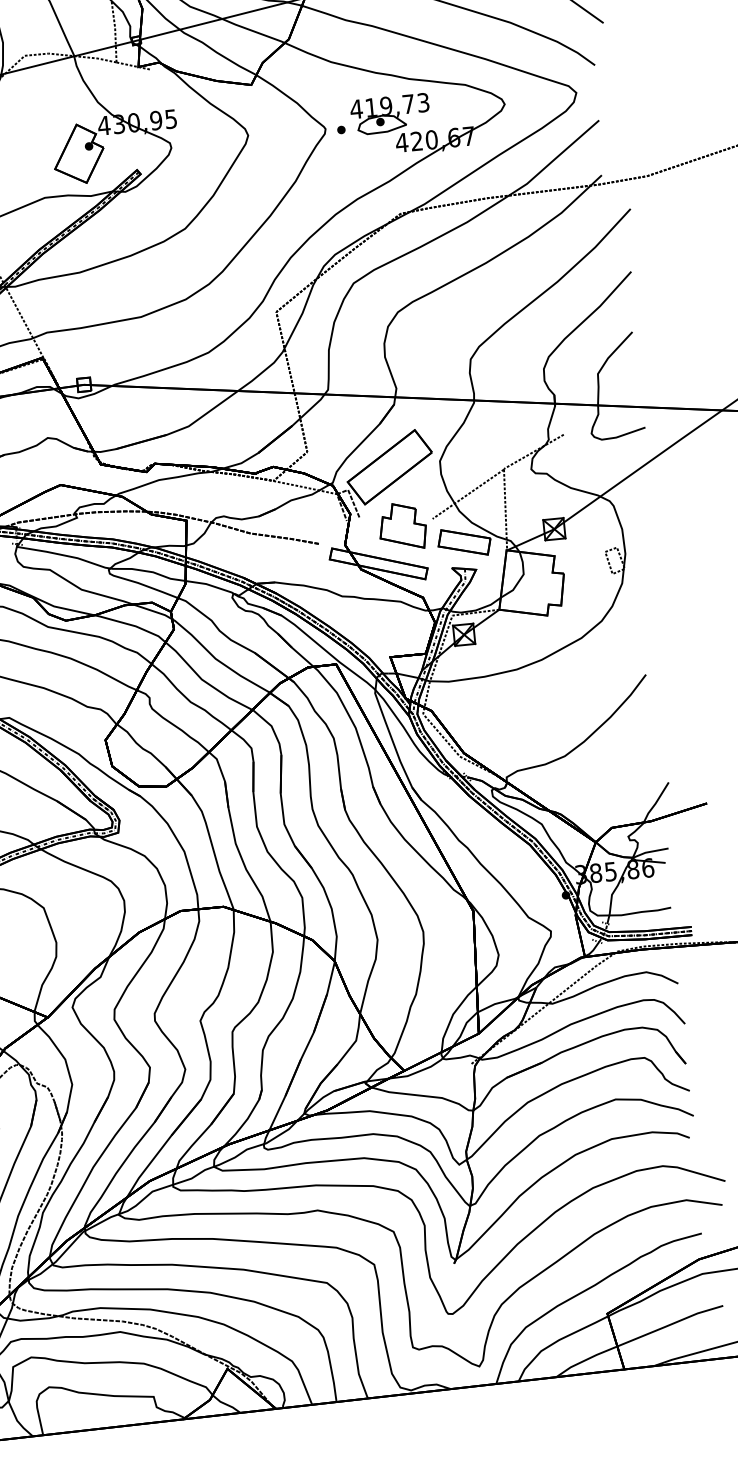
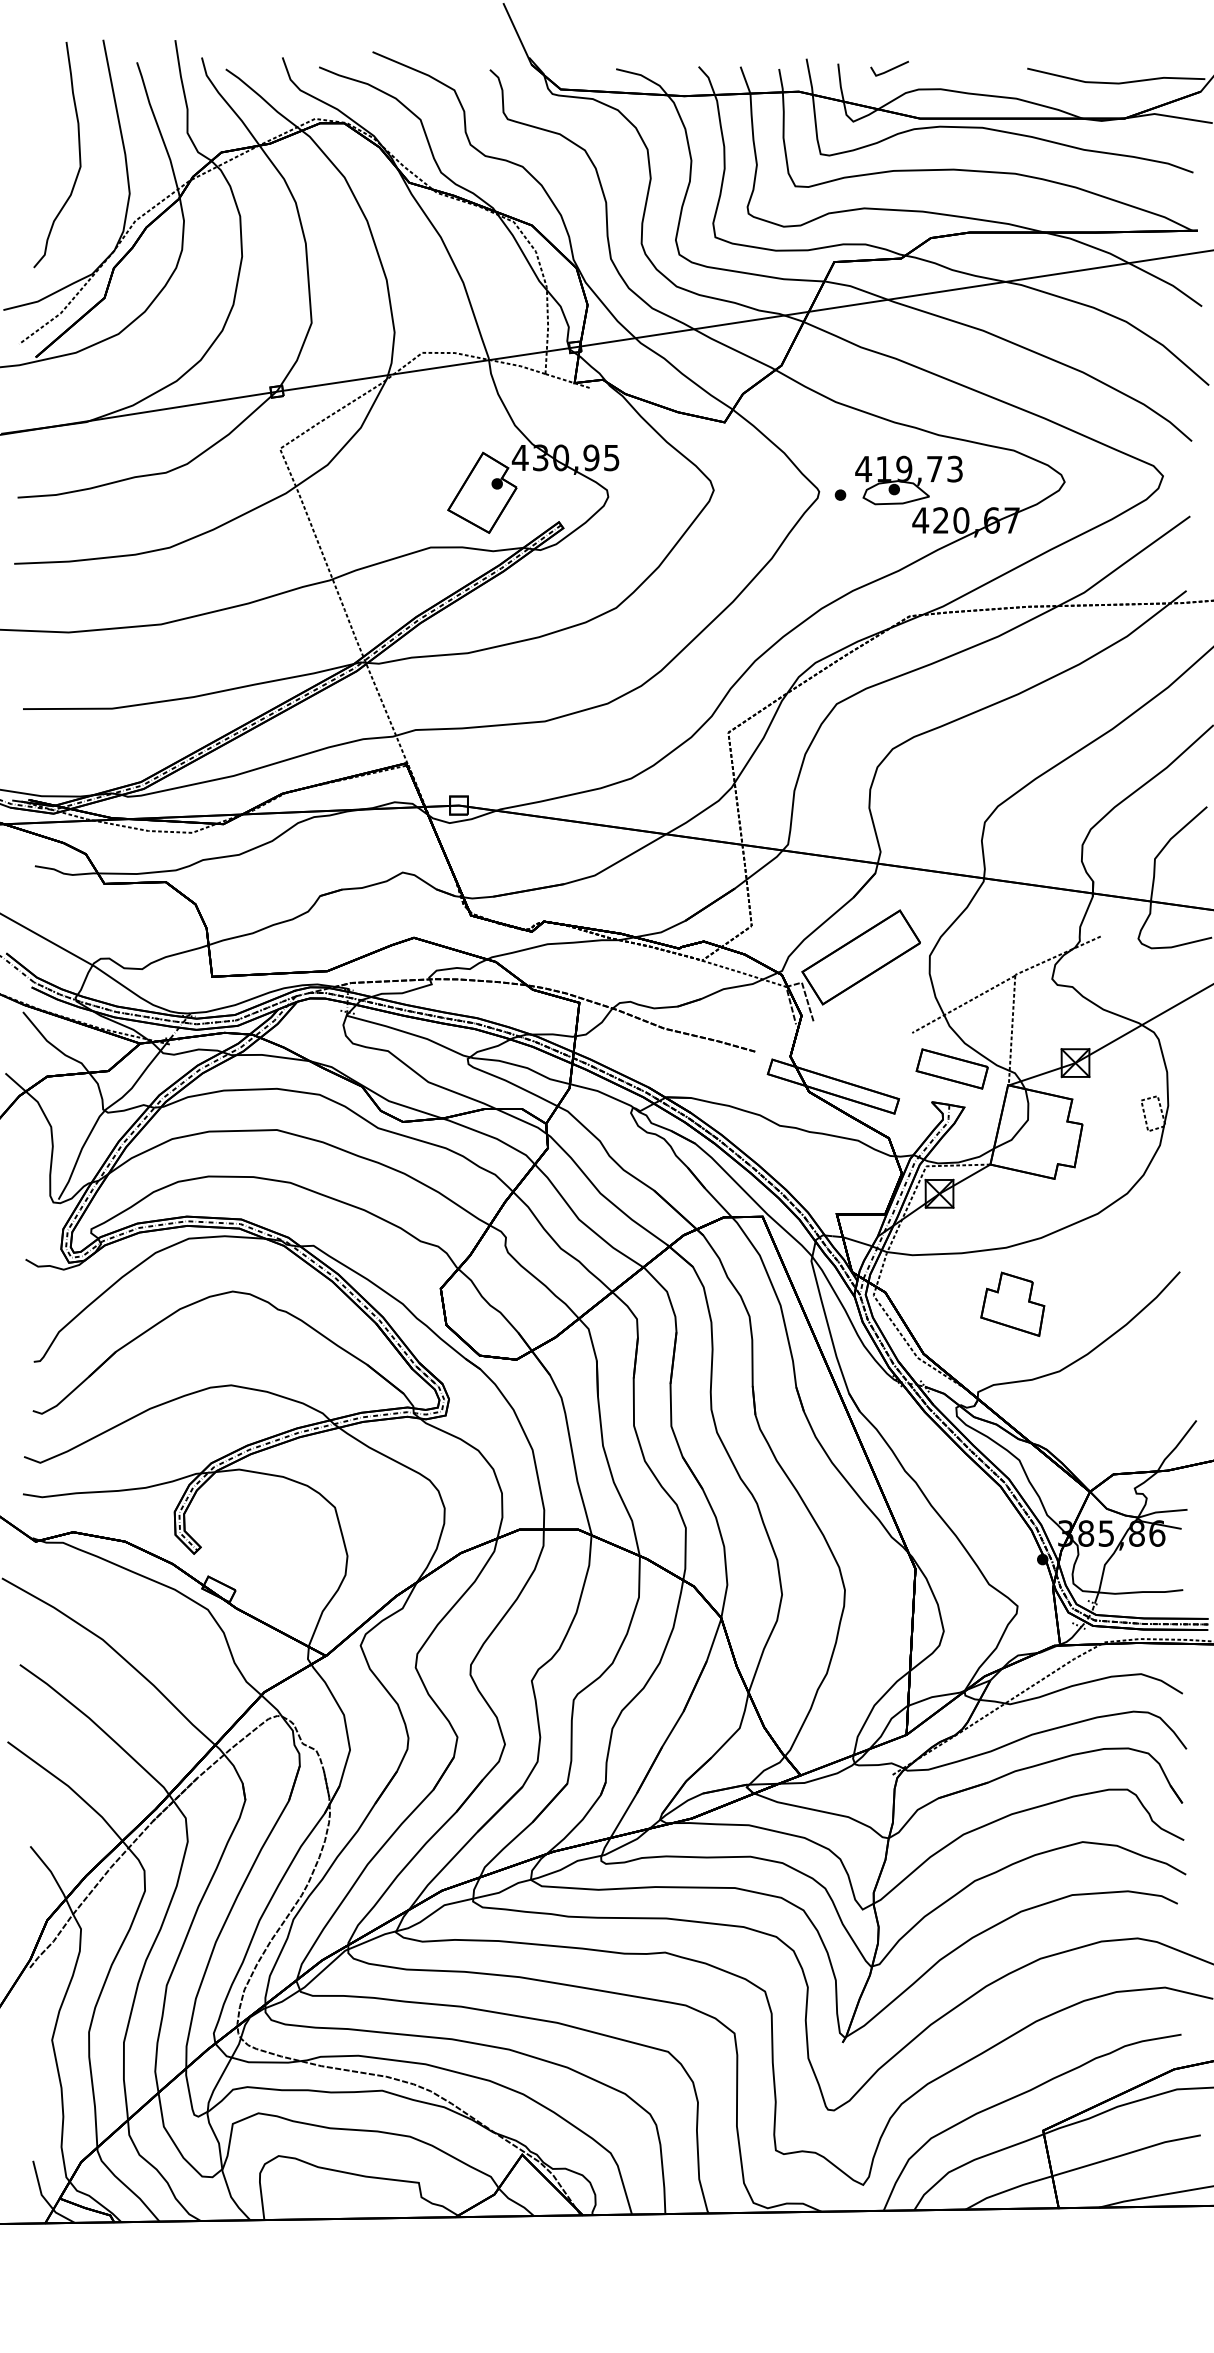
part: (402, 525) -> (1012, 1303), moved

